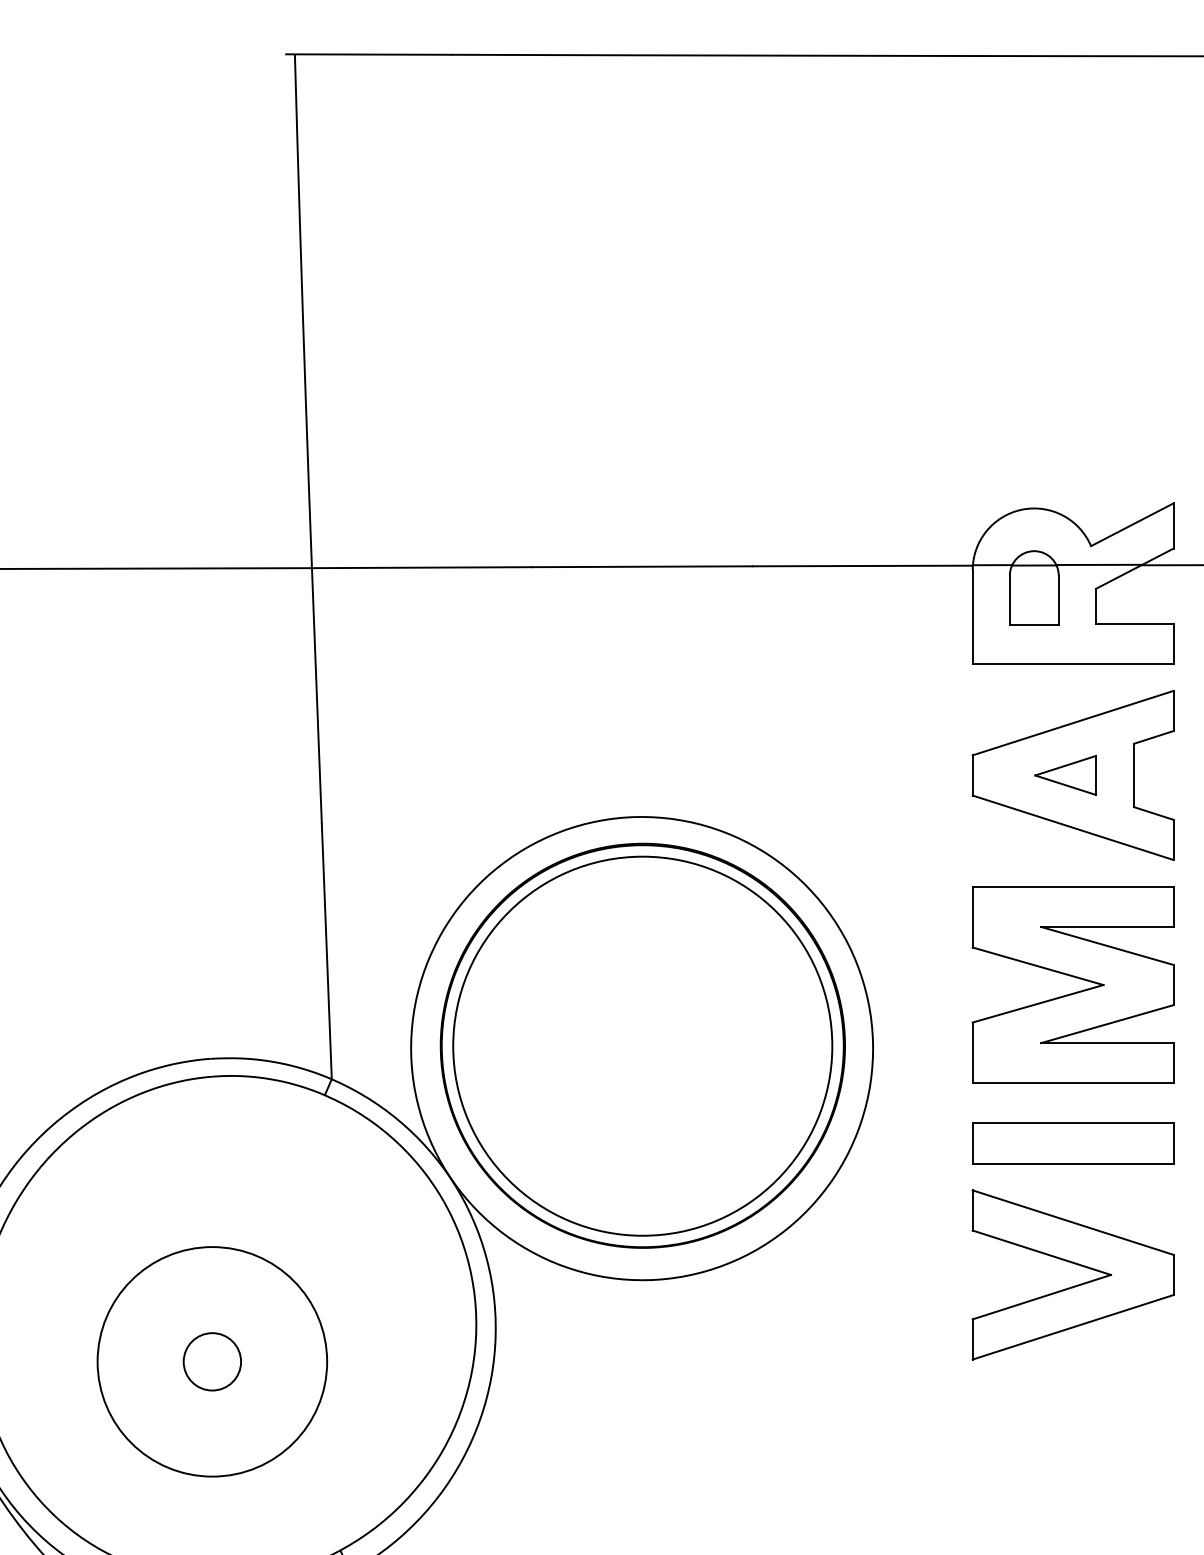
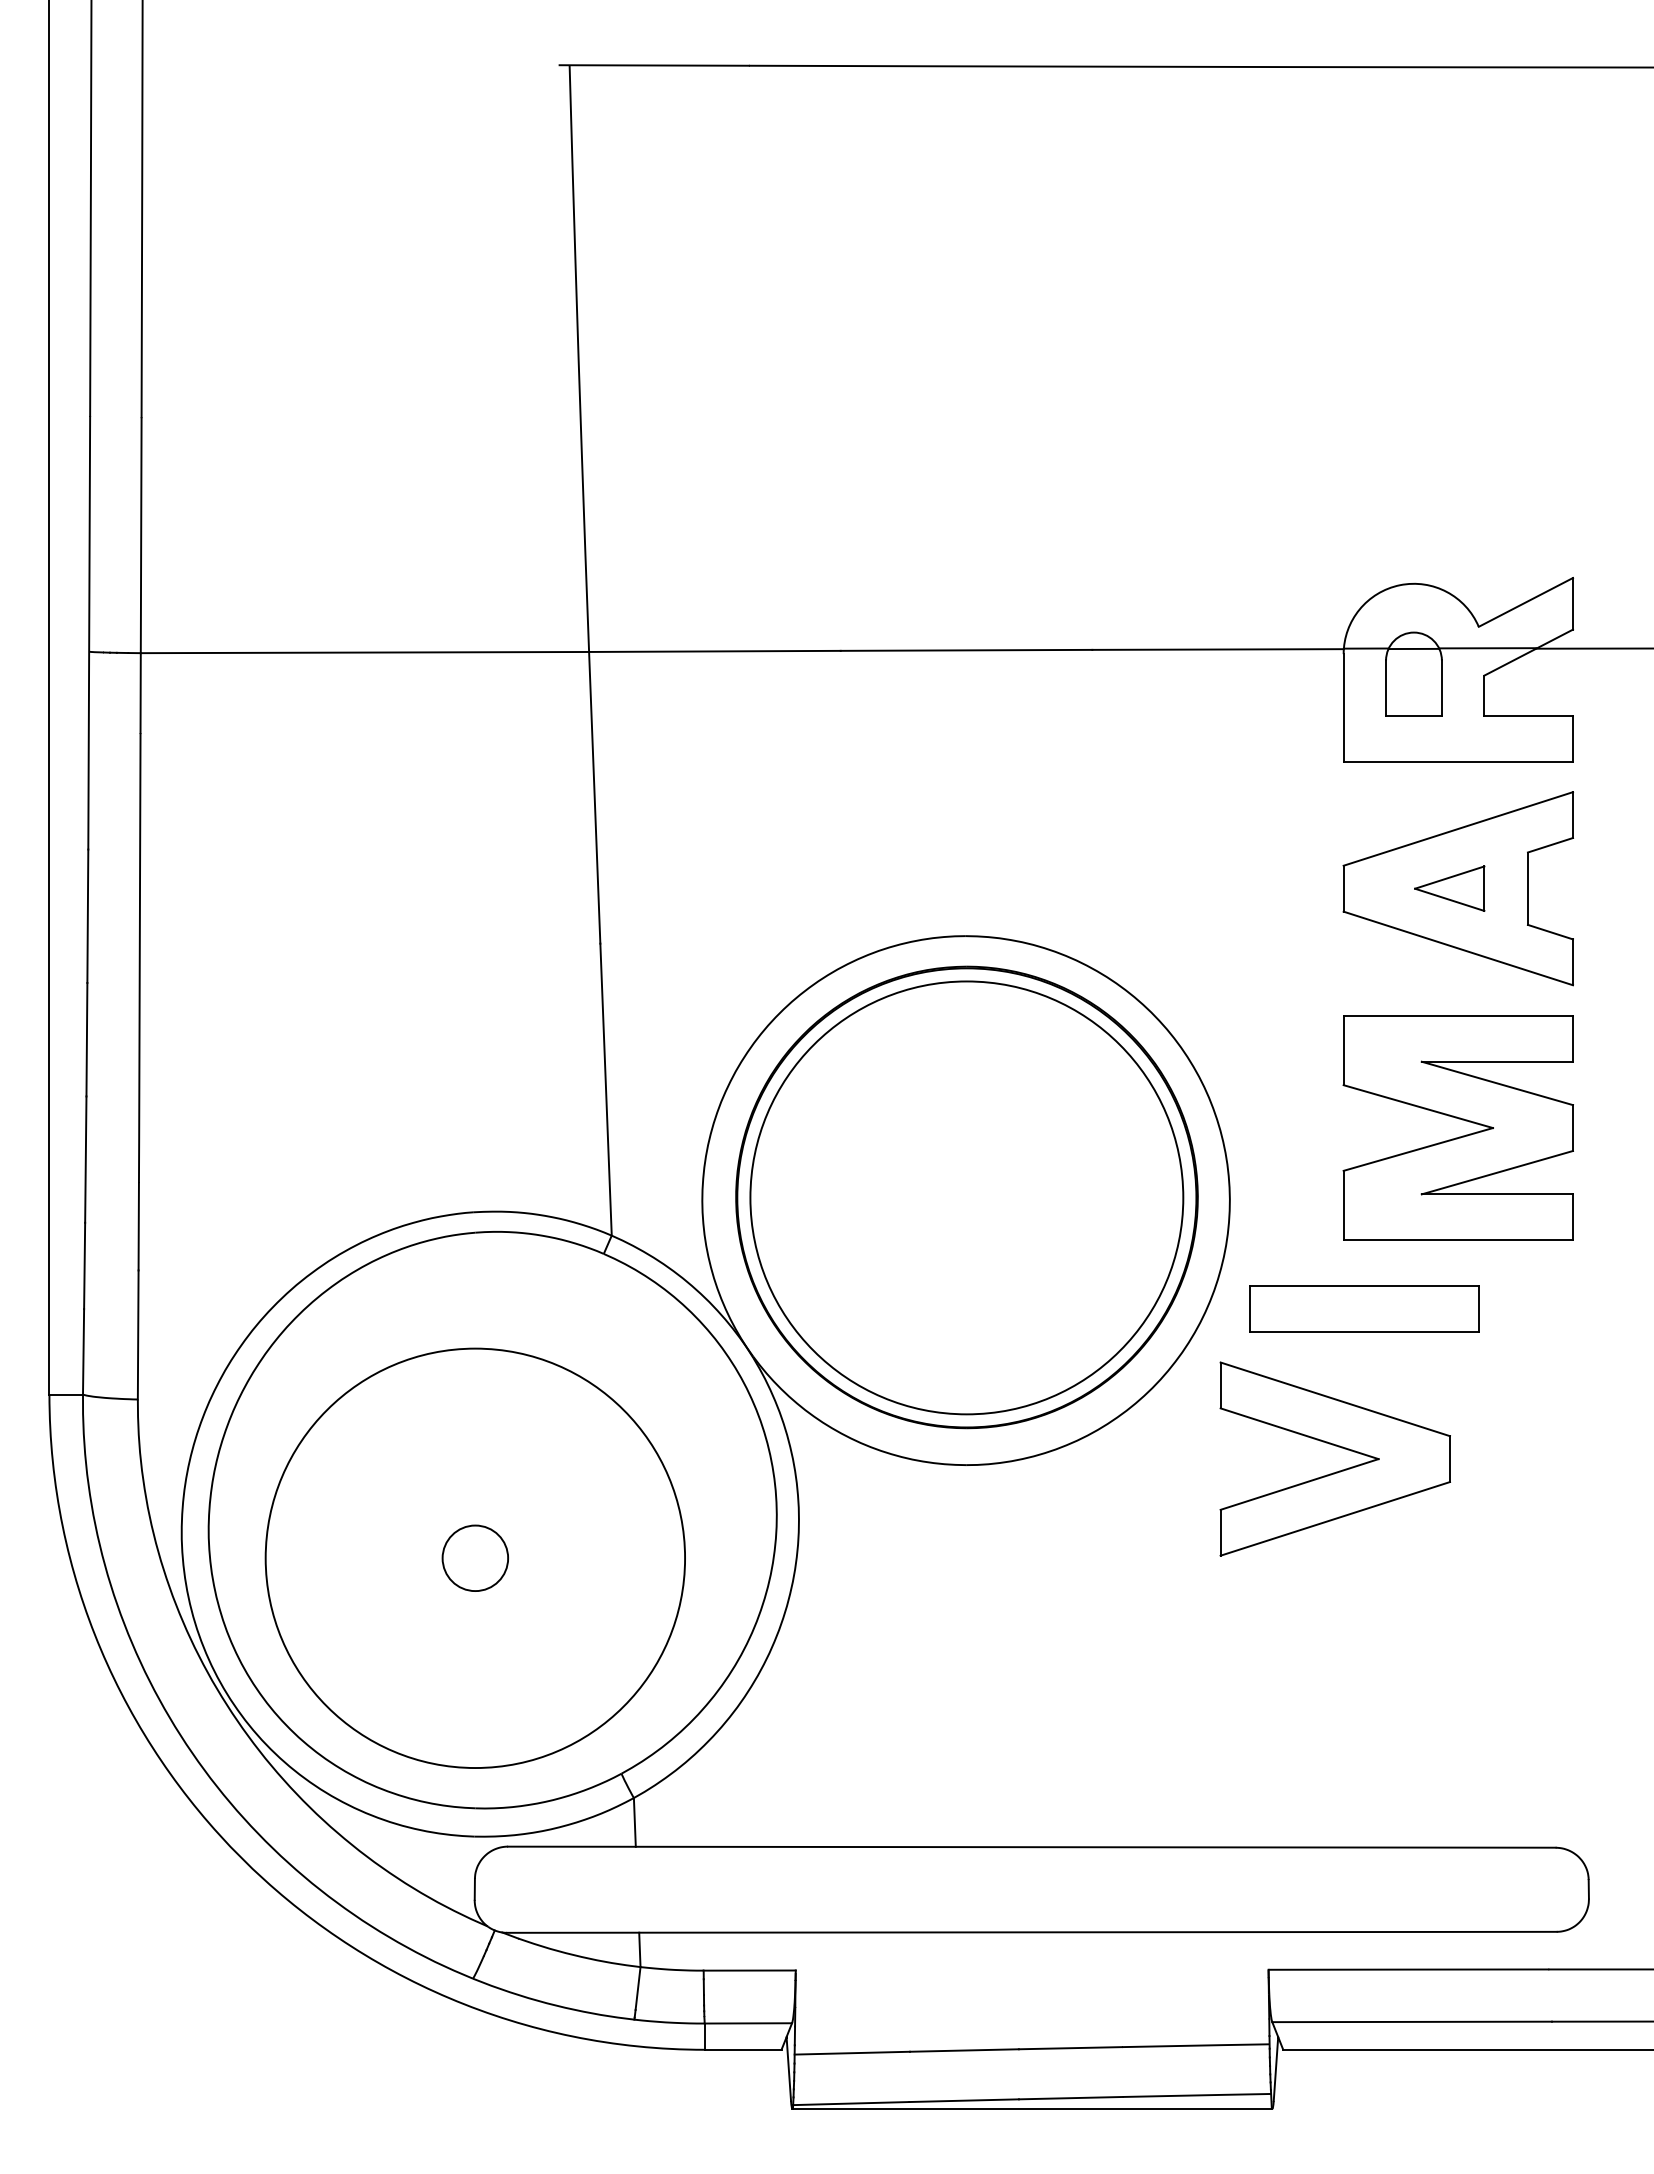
part: (1073, 1143) -> (1364, 1308), moved
part: (1075, 1264) -> (1338, 1447), moved
circle: (212, 1361) -> (475, 1558), size x1.6

